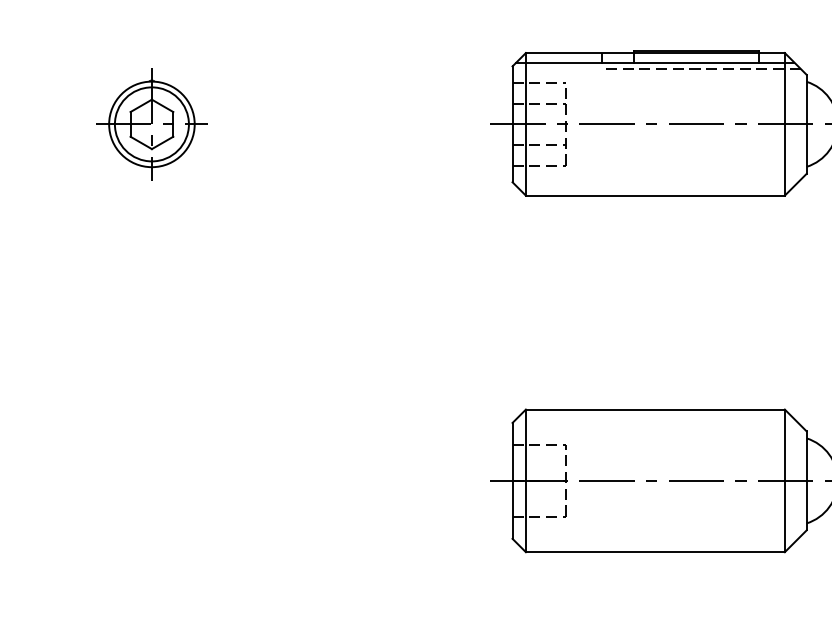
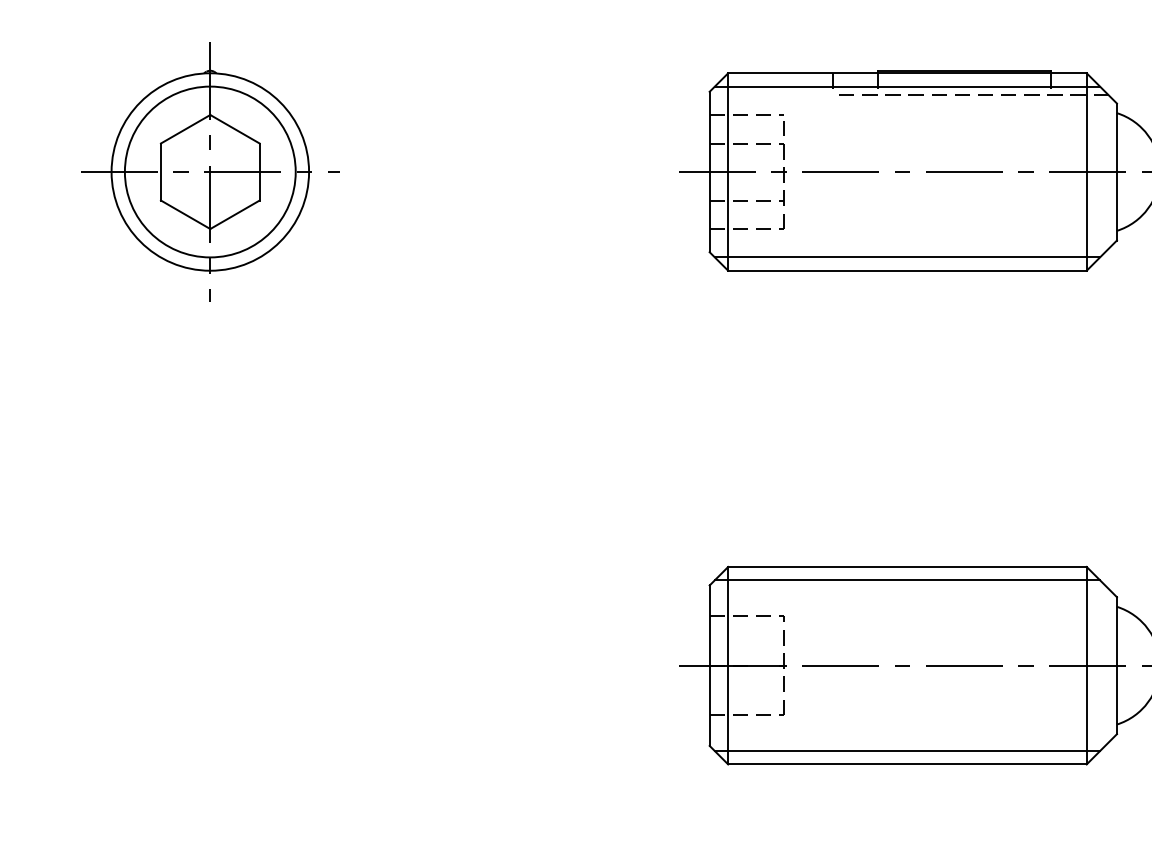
part: (151, 124) -> (209, 172), size x1.67
line: (655, 185) -> (907, 256), added
line: (655, 419) -> (907, 580), added
line: (655, 542) -> (907, 750), added

